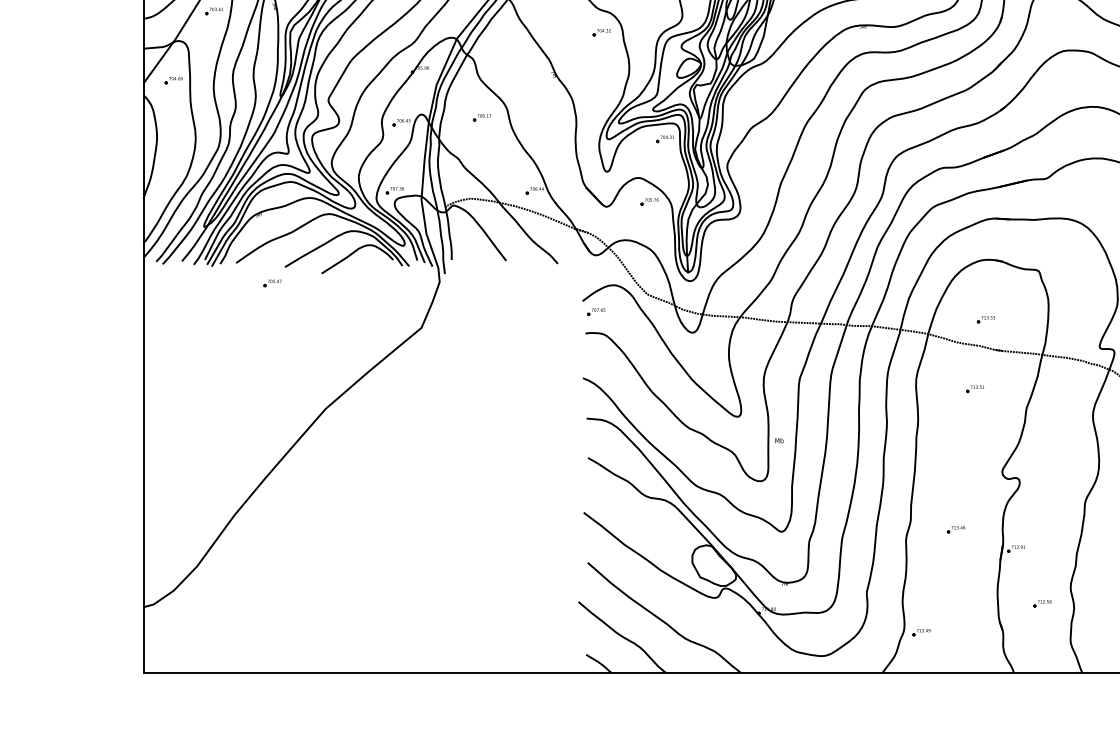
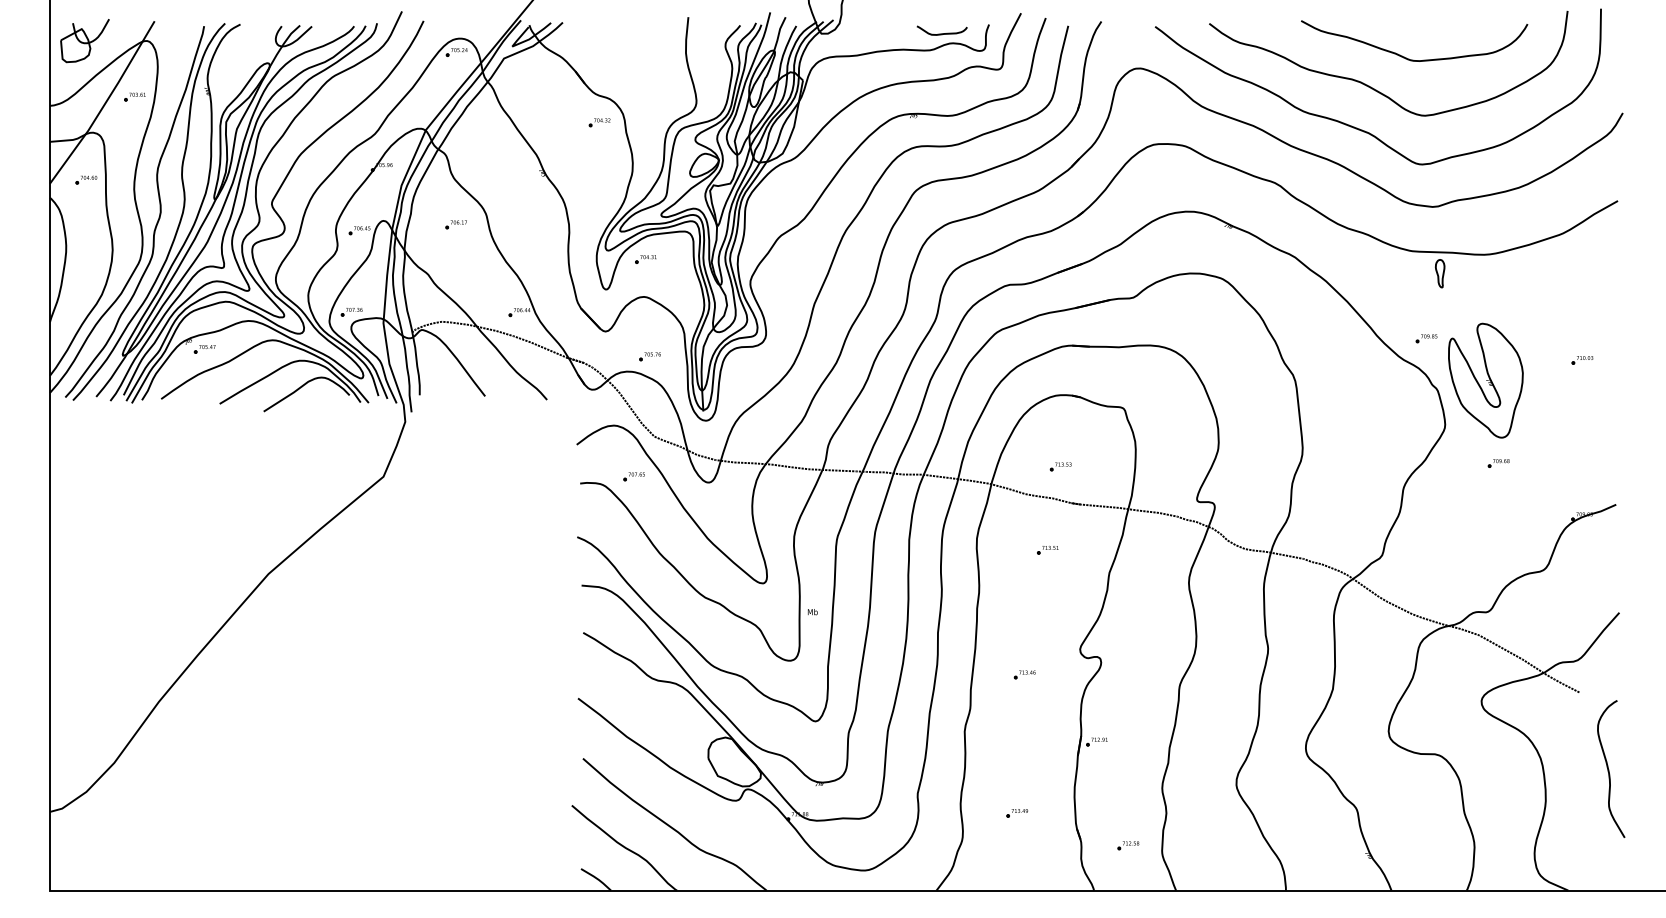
part: (664, 139) -> (645, 259), moved
part: (649, 201) -> (649, 356), moved
part: (272, 283) -> (204, 349), moved
part: (595, 311) -> (633, 476), moved
part: (955, 529) -> (1024, 674), moved
part: (1042, 603) -> (1128, 845), moved
part: (920, 632) -> (1016, 813), moved

